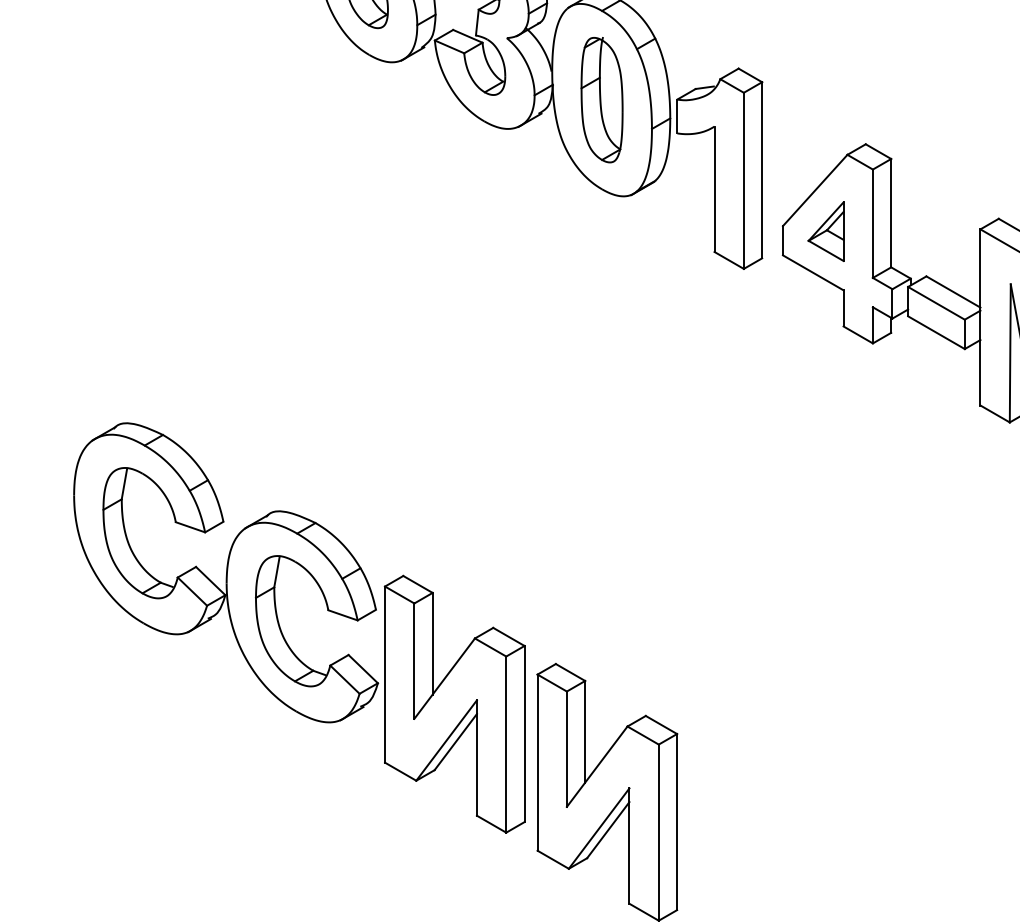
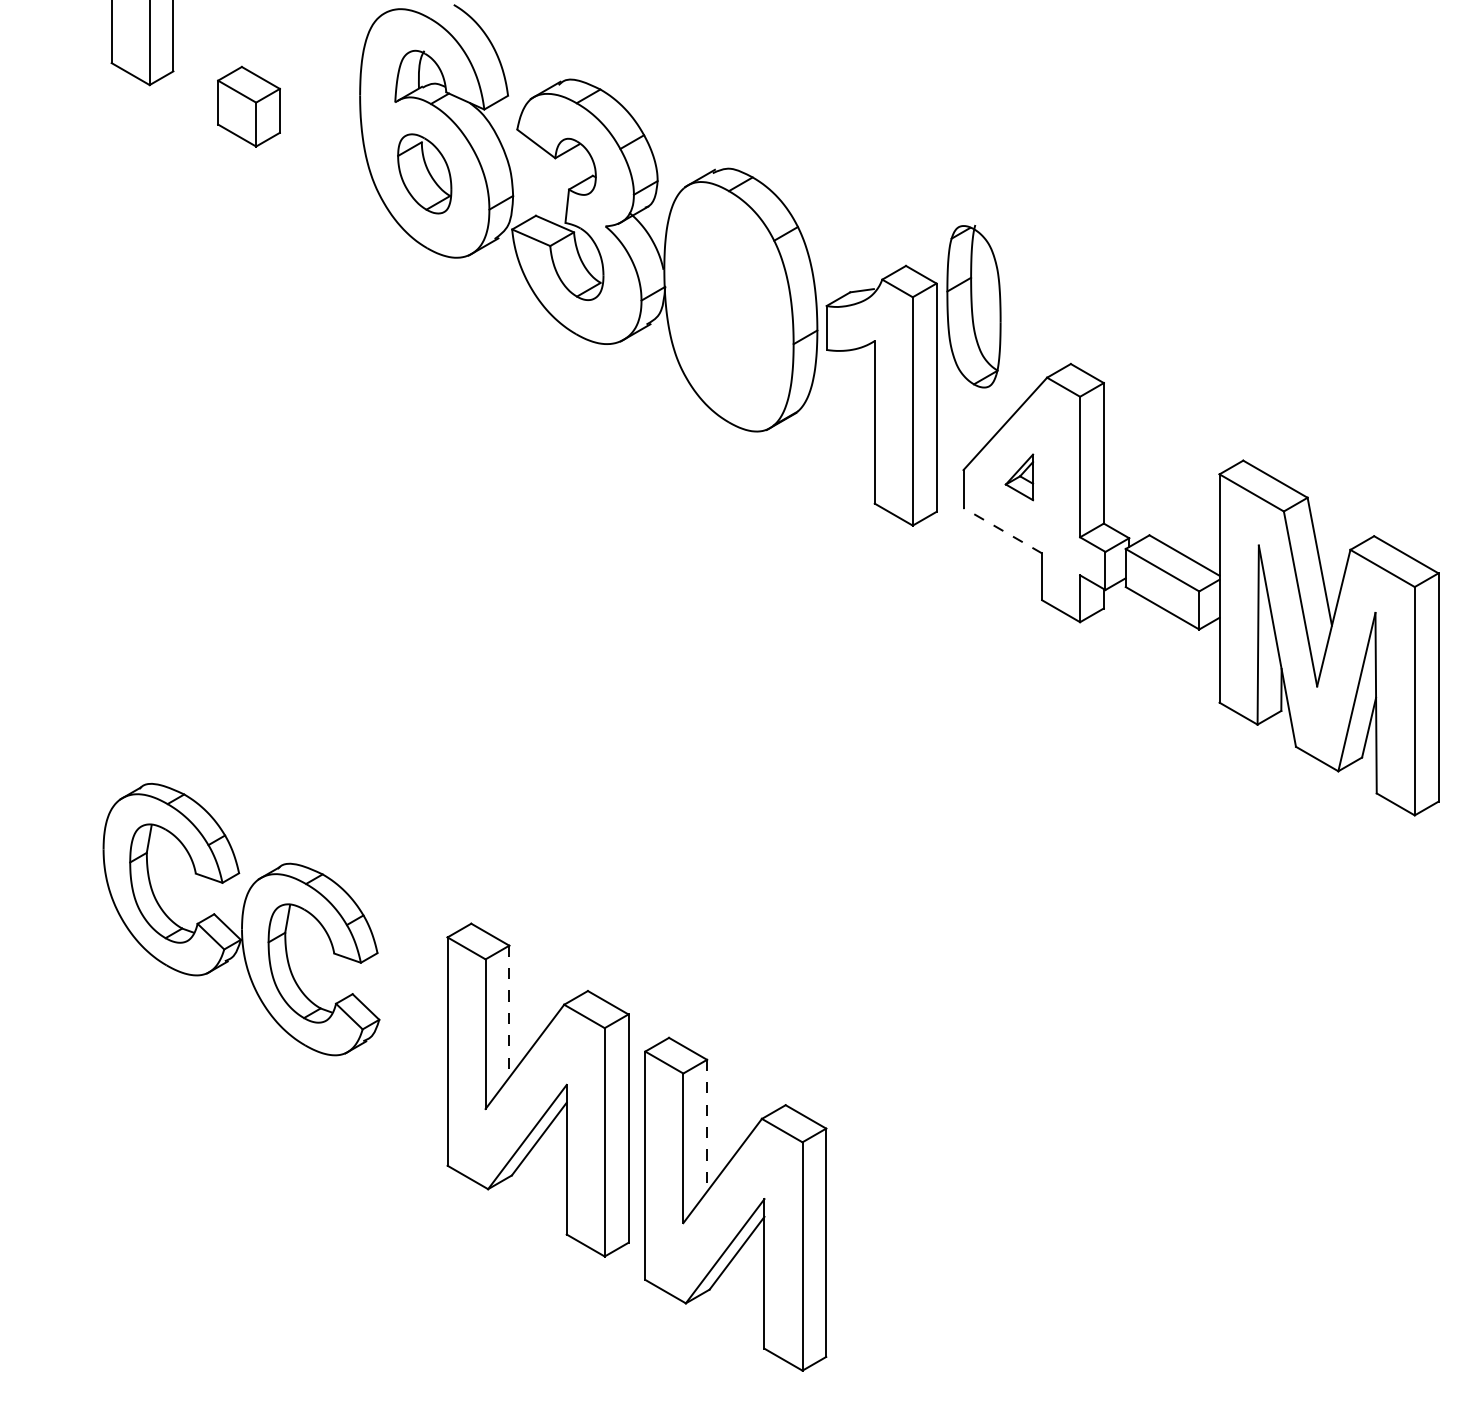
part: (601, 99) -> (973, 306), moved
part: (826, 231) -> (1019, 477), size x0.6
line: (813, 272) -> (1002, 530), solid -> dashed
part: (226, 572) -> (241, 919), size x0.7
line: (432, 643) -> (509, 1011), solid -> dashed
line: (585, 731) -> (707, 1125), solid -> dashed

